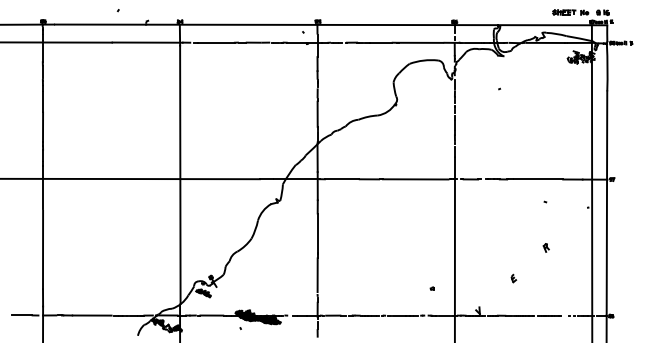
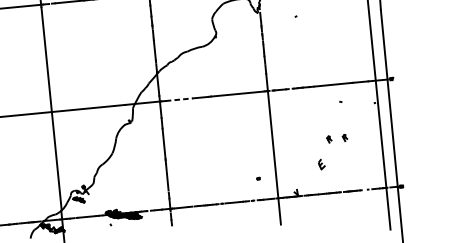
line: (342, 179) -> (179, 99), solid -> dashed
part: (525, 247) -> (328, 139), added
part: (513, 278) -> (321, 164), size x1.6

